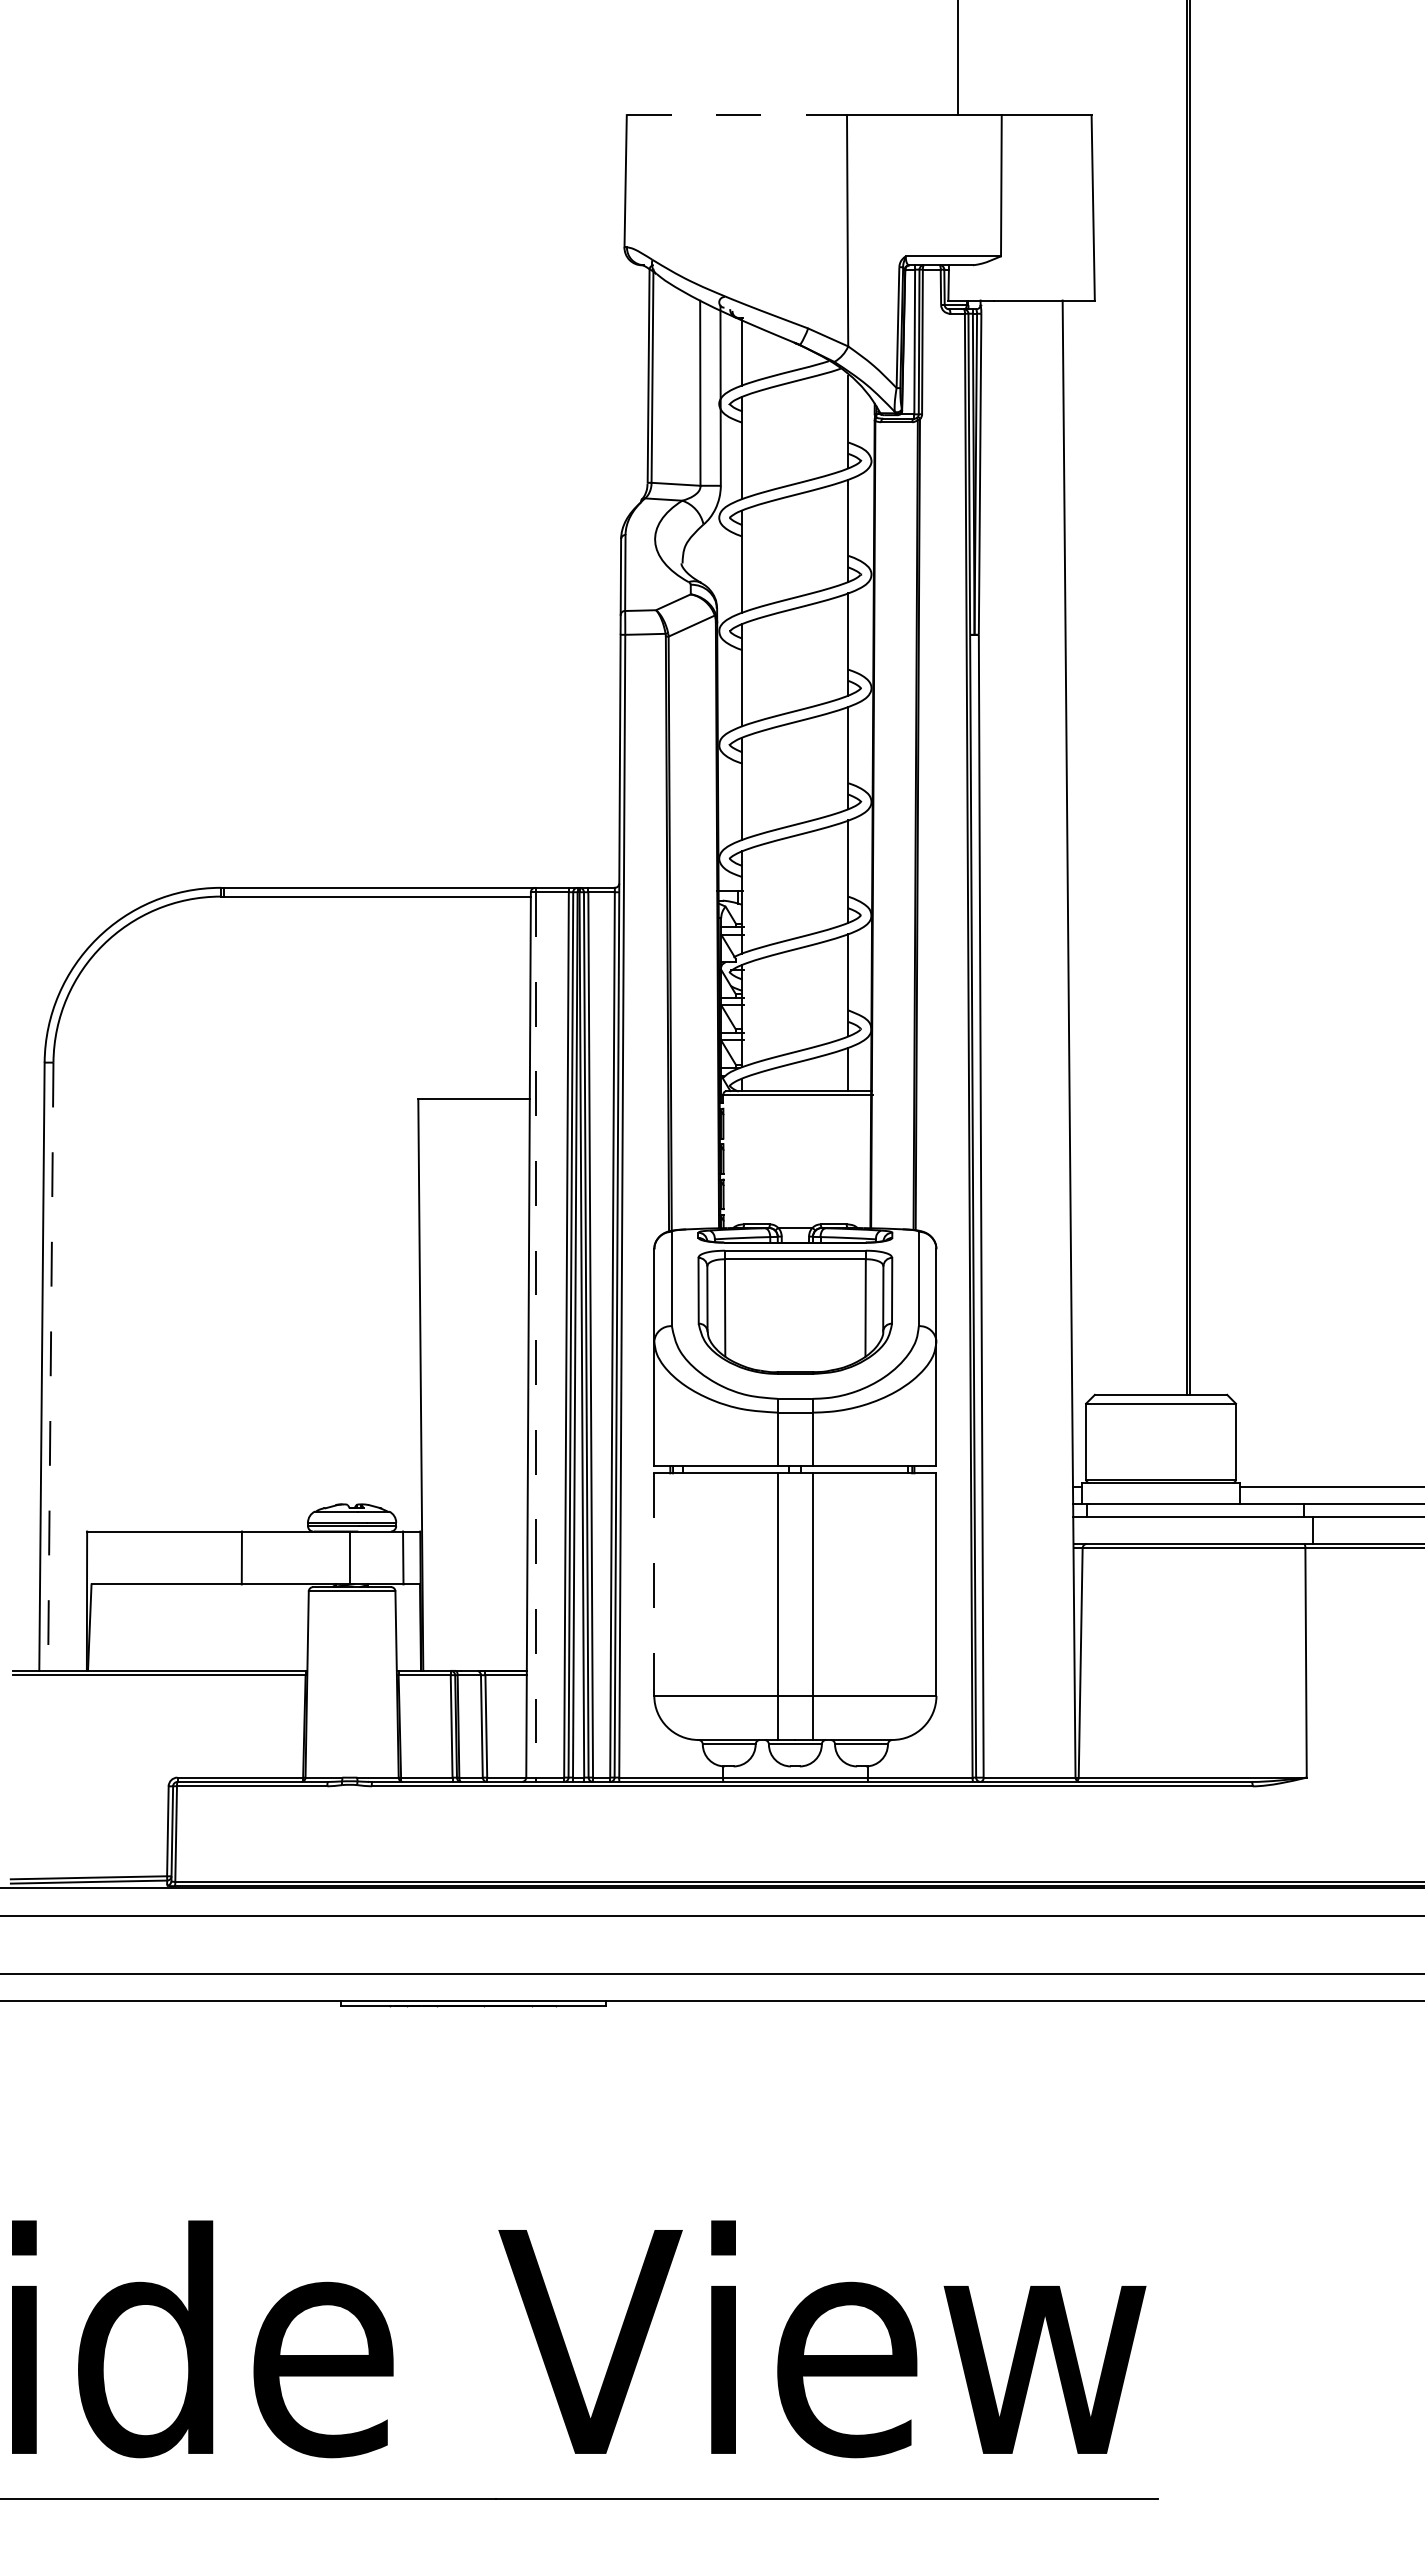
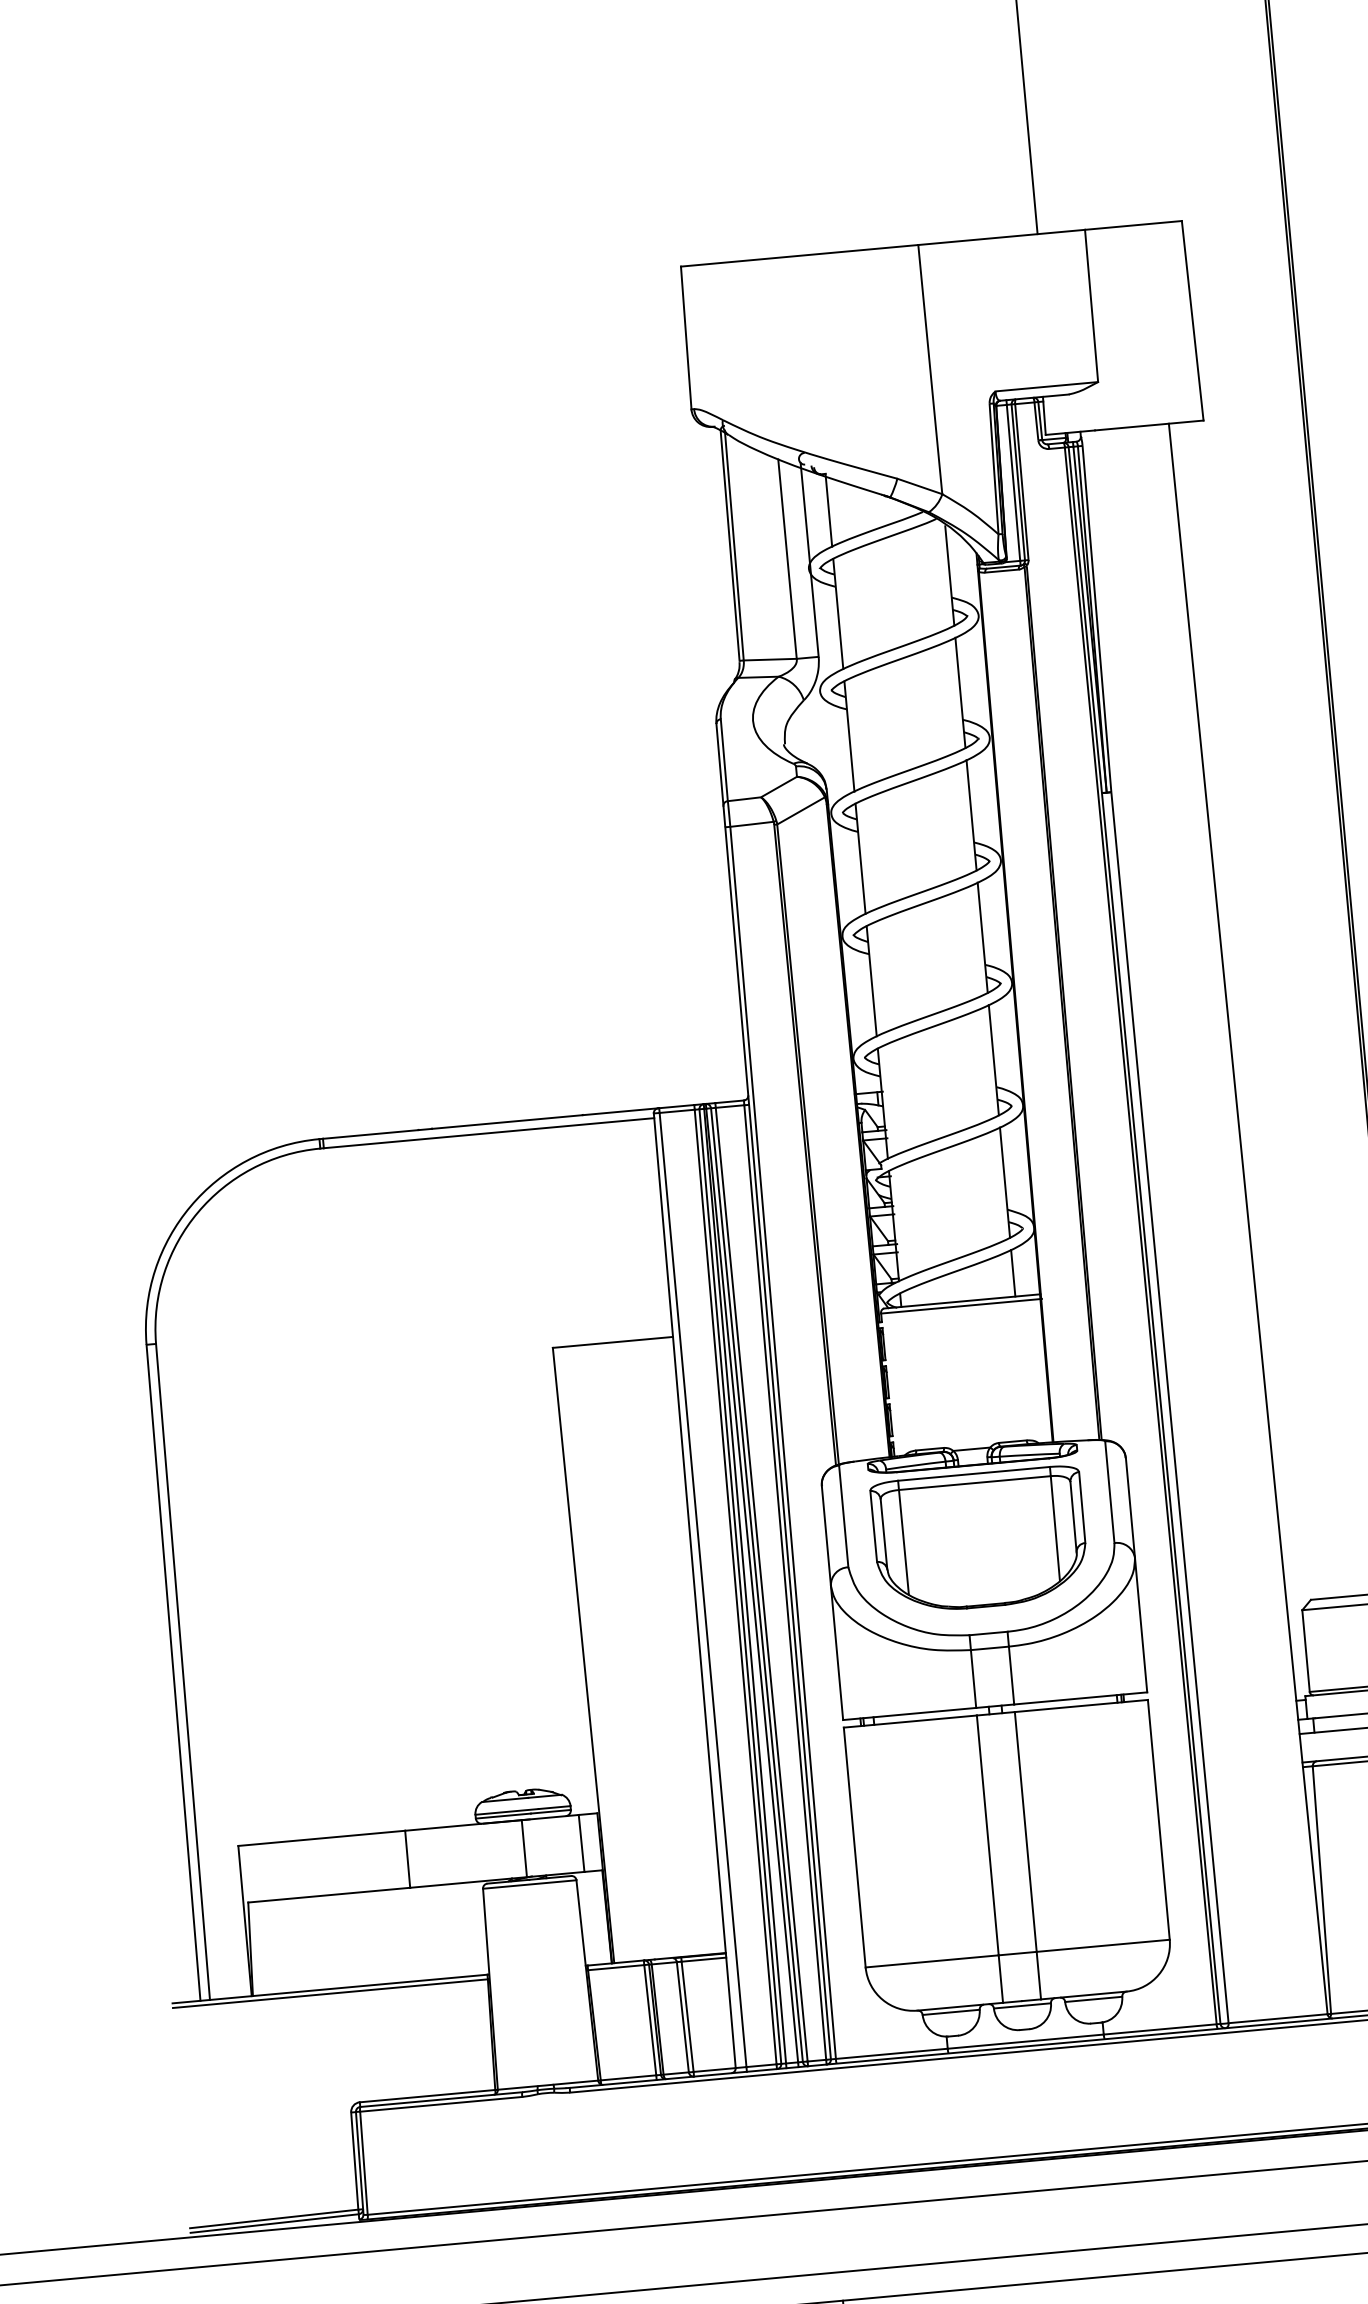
line: (737, 115) -> (800, 256), dashed -> solid
line: (536, 1334) -> (703, 1589), dashed -> solid
line: (50, 1367) -> (182, 1672), dashed -> solid
line: (654, 1585) -> (855, 1848), dashed -> solid

